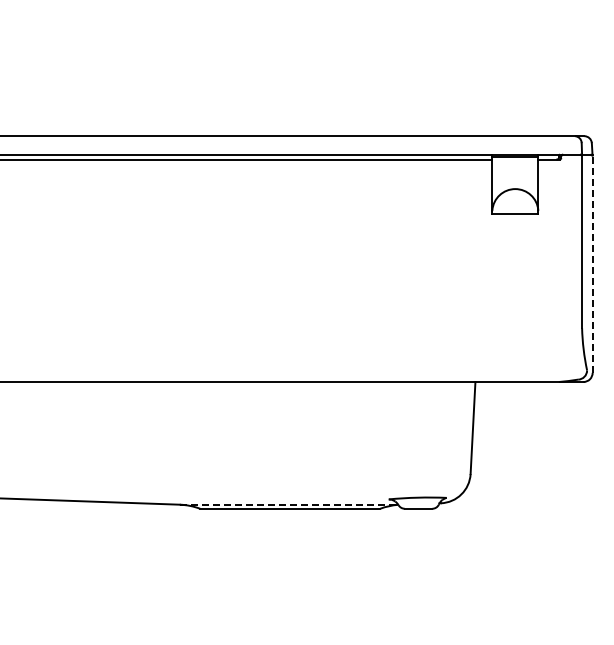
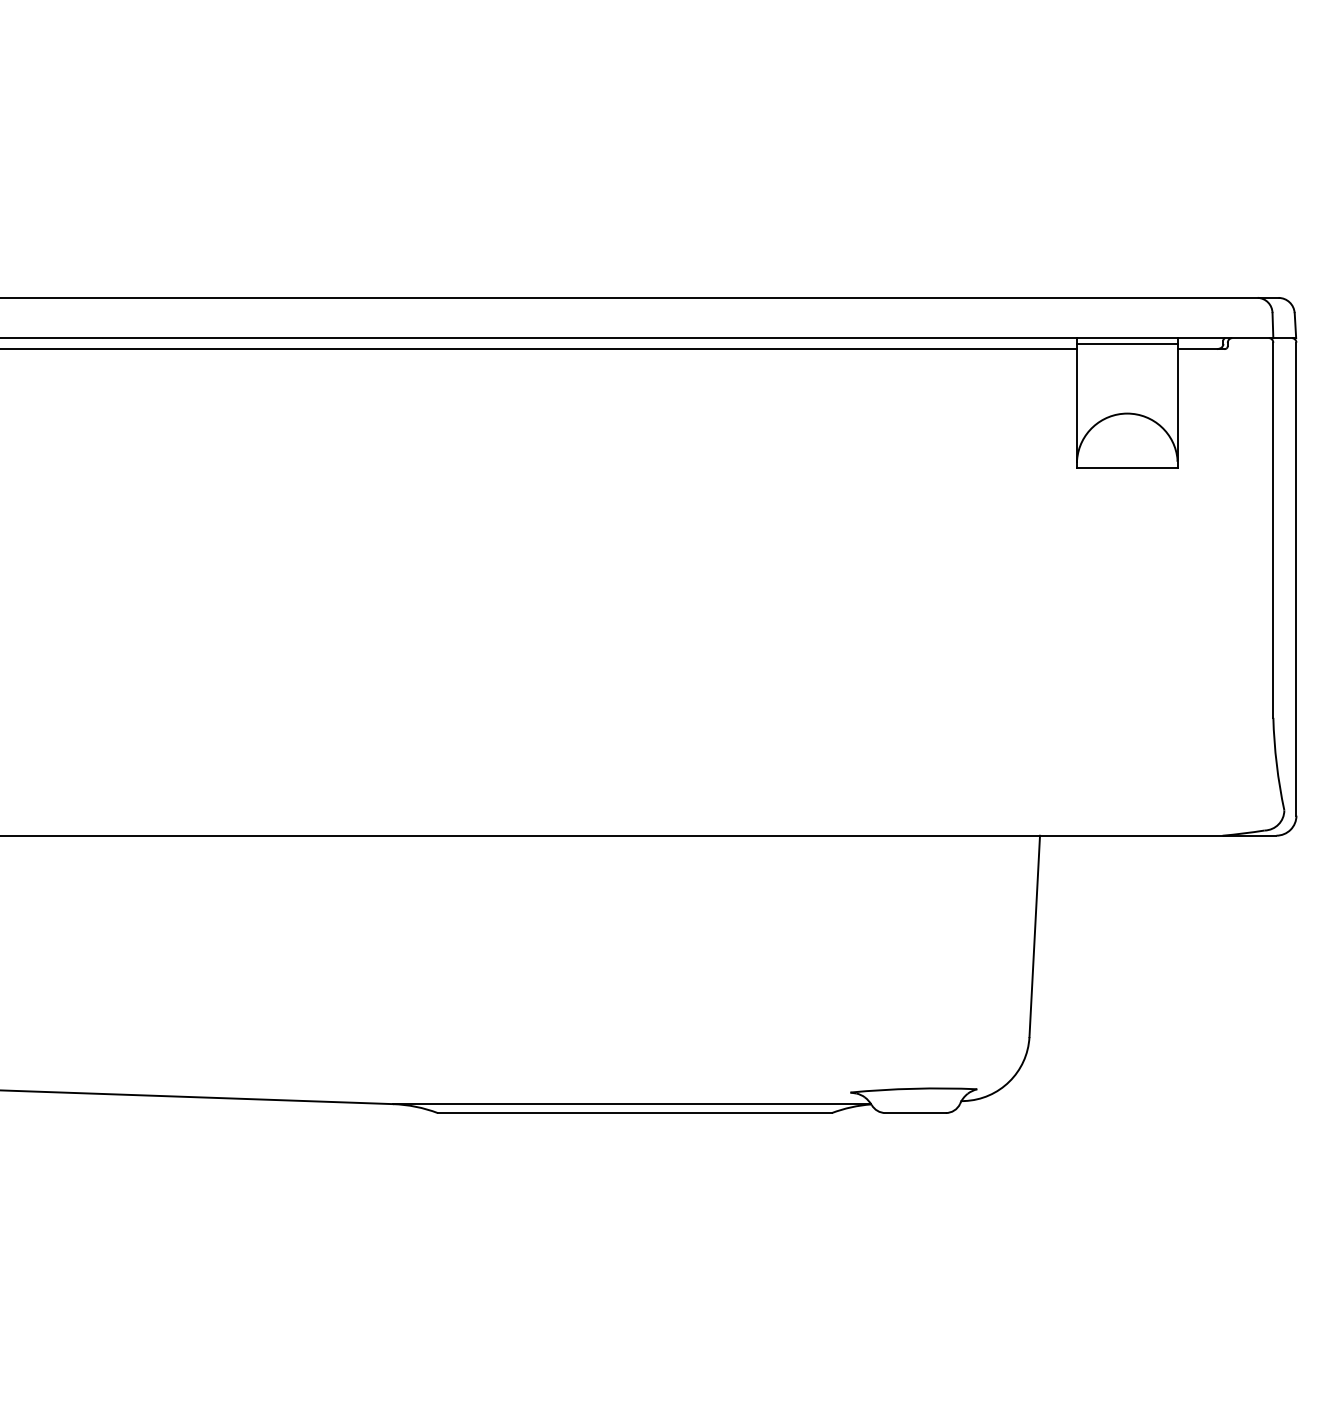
line: (592, 264) -> (1296, 578), dashed -> solid
line: (289, 504) -> (633, 1103), dashed -> solid

